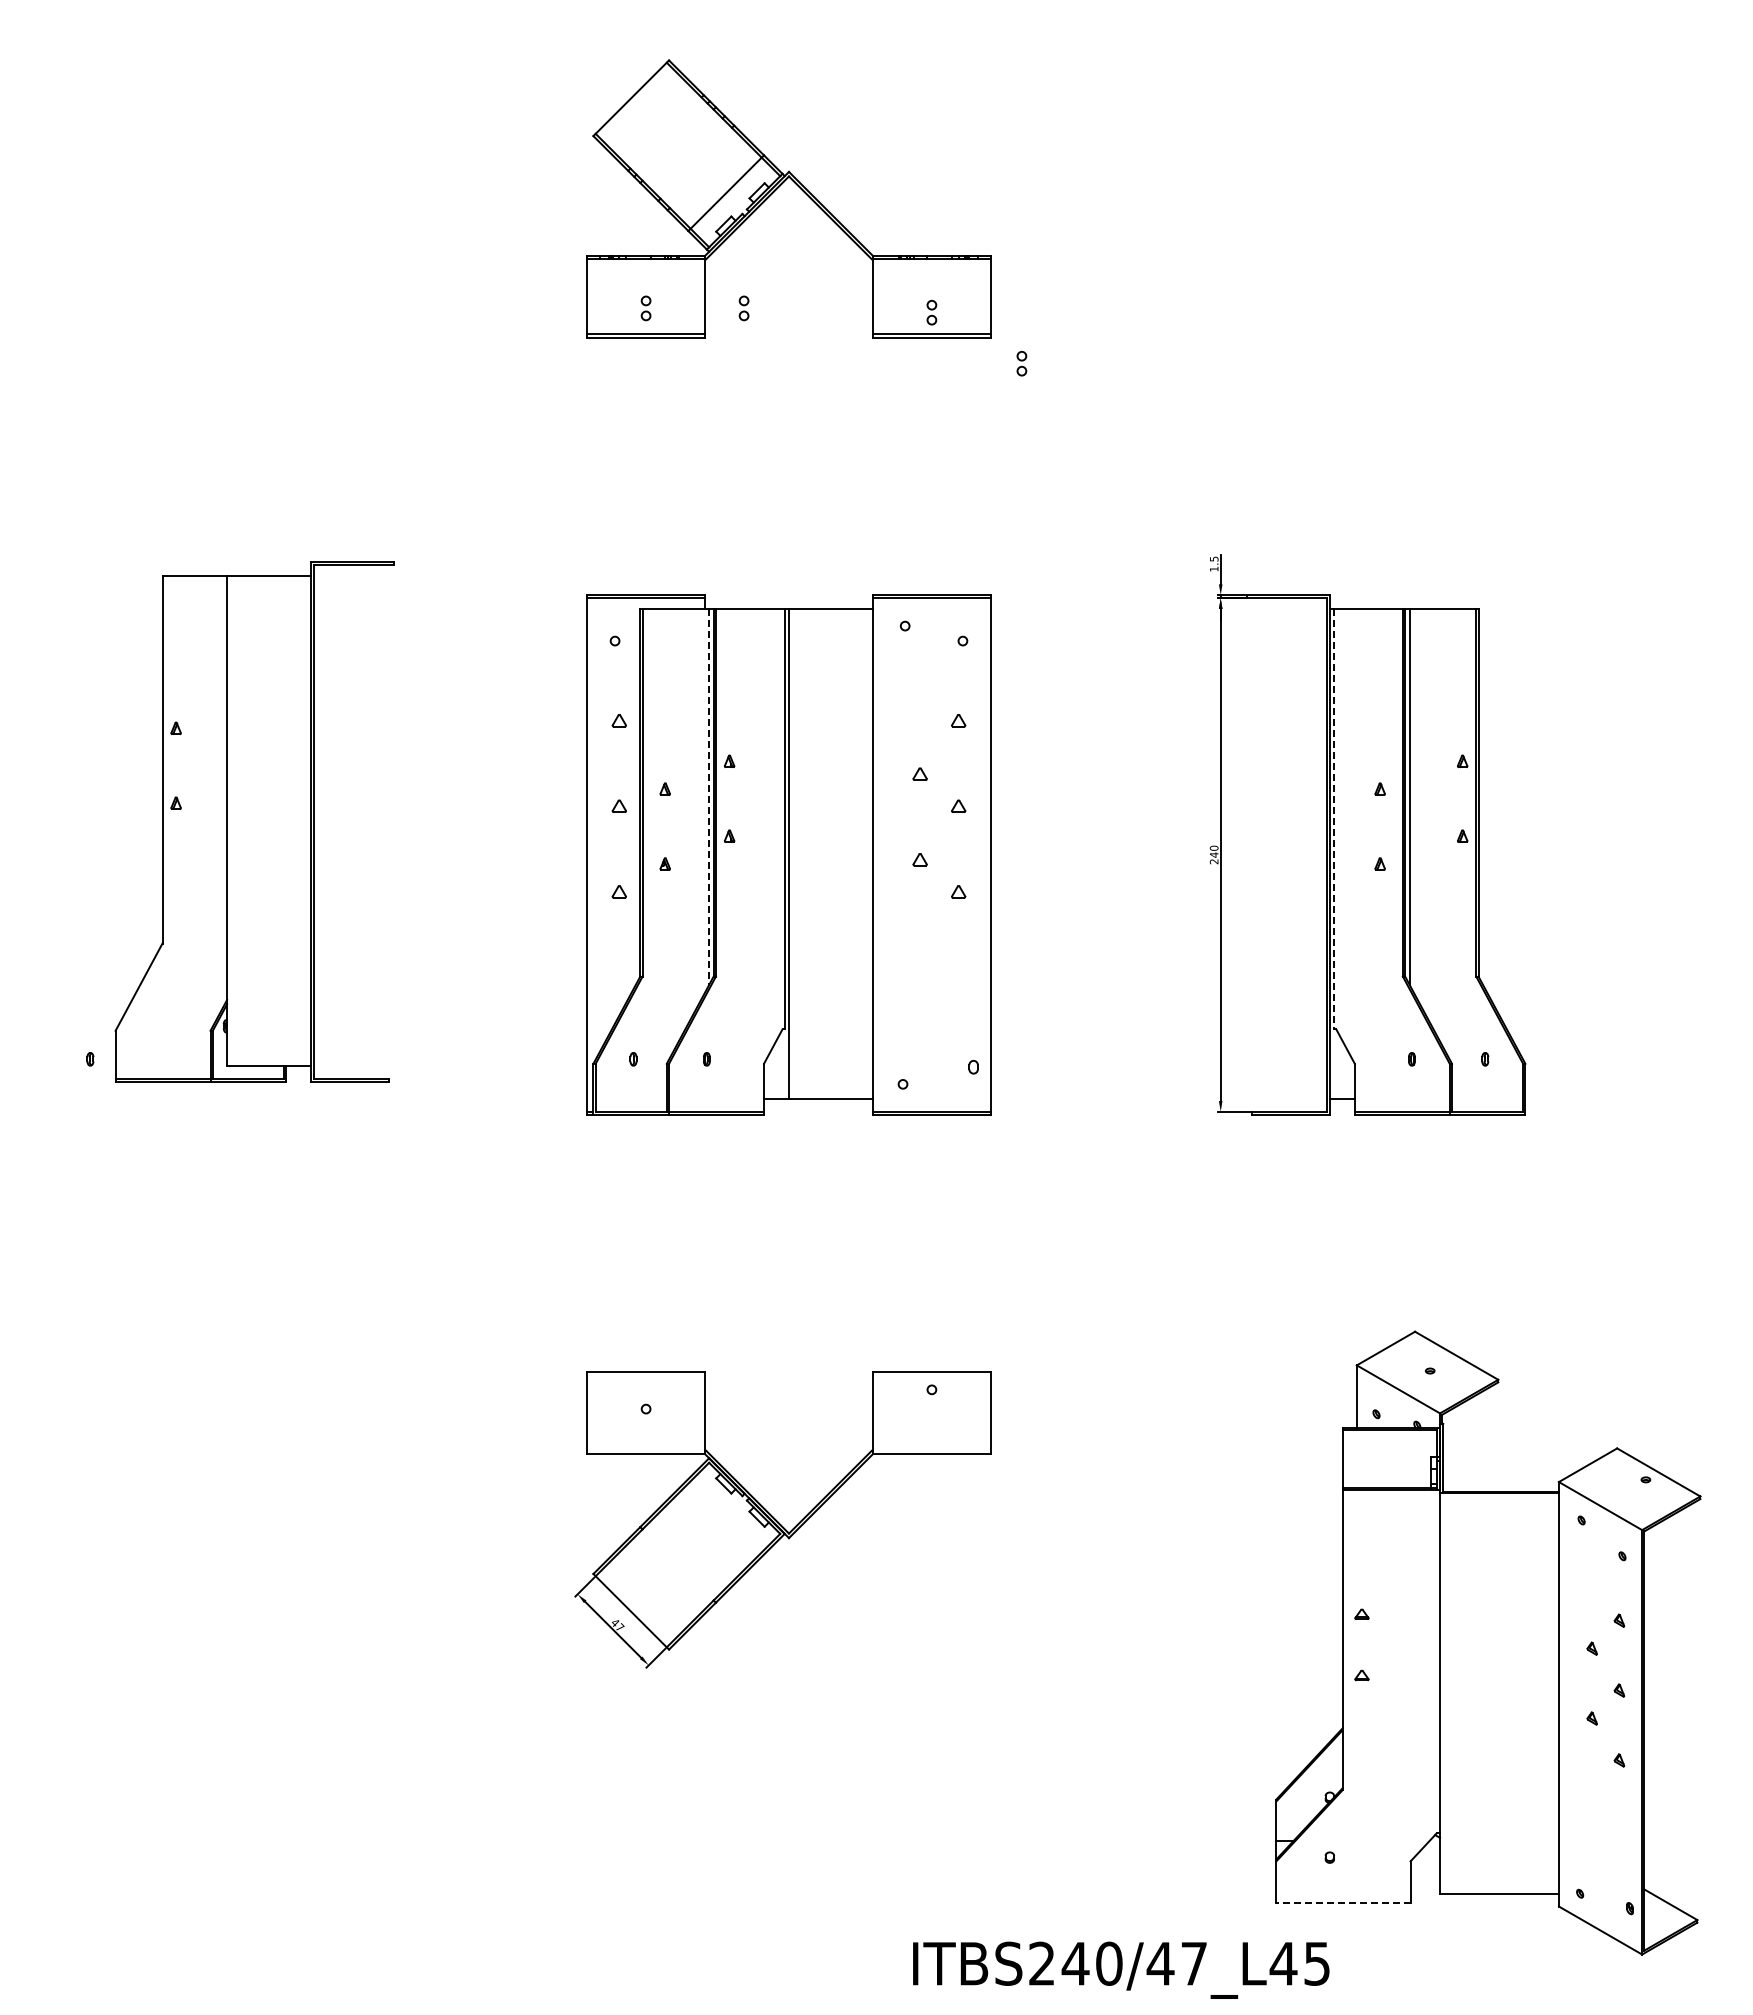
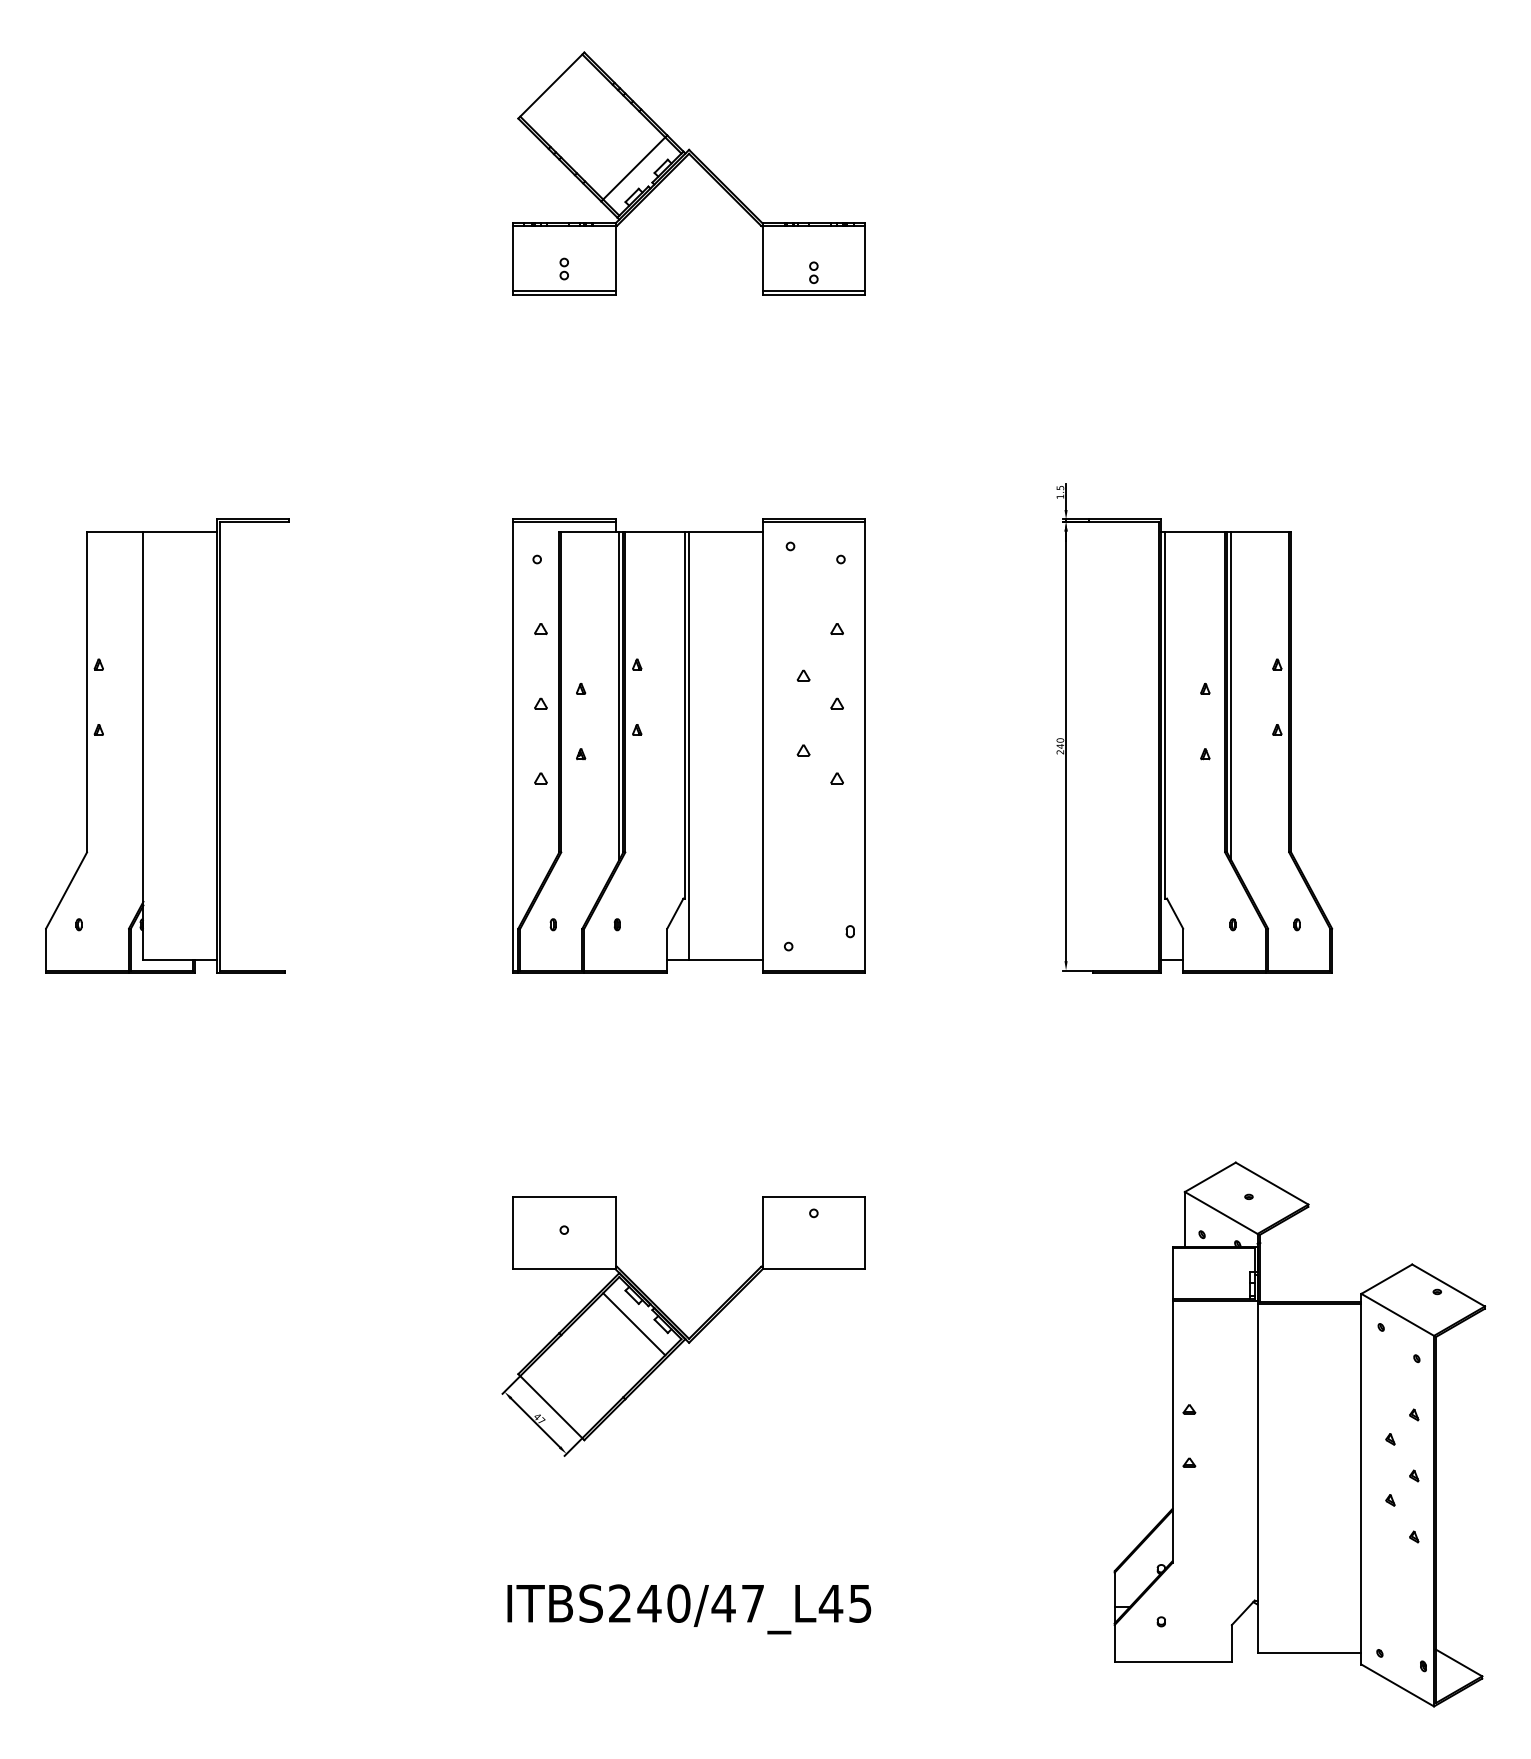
part: (743, 308) -> (649, 269), removed
part: (1021, 363) -> (892, 317), removed
line: (709, 797) -> (619, 696), dashed -> solid
line: (1334, 819) -> (1165, 715), dashed -> solid
part: (254, 821) -> (167, 745), moved
line: (725, 1516) -> (633, 1323), added
line: (1343, 1903) -> (1173, 1661), dashed -> solid
text: (1121, 1969) -> (689, 1608), moved

